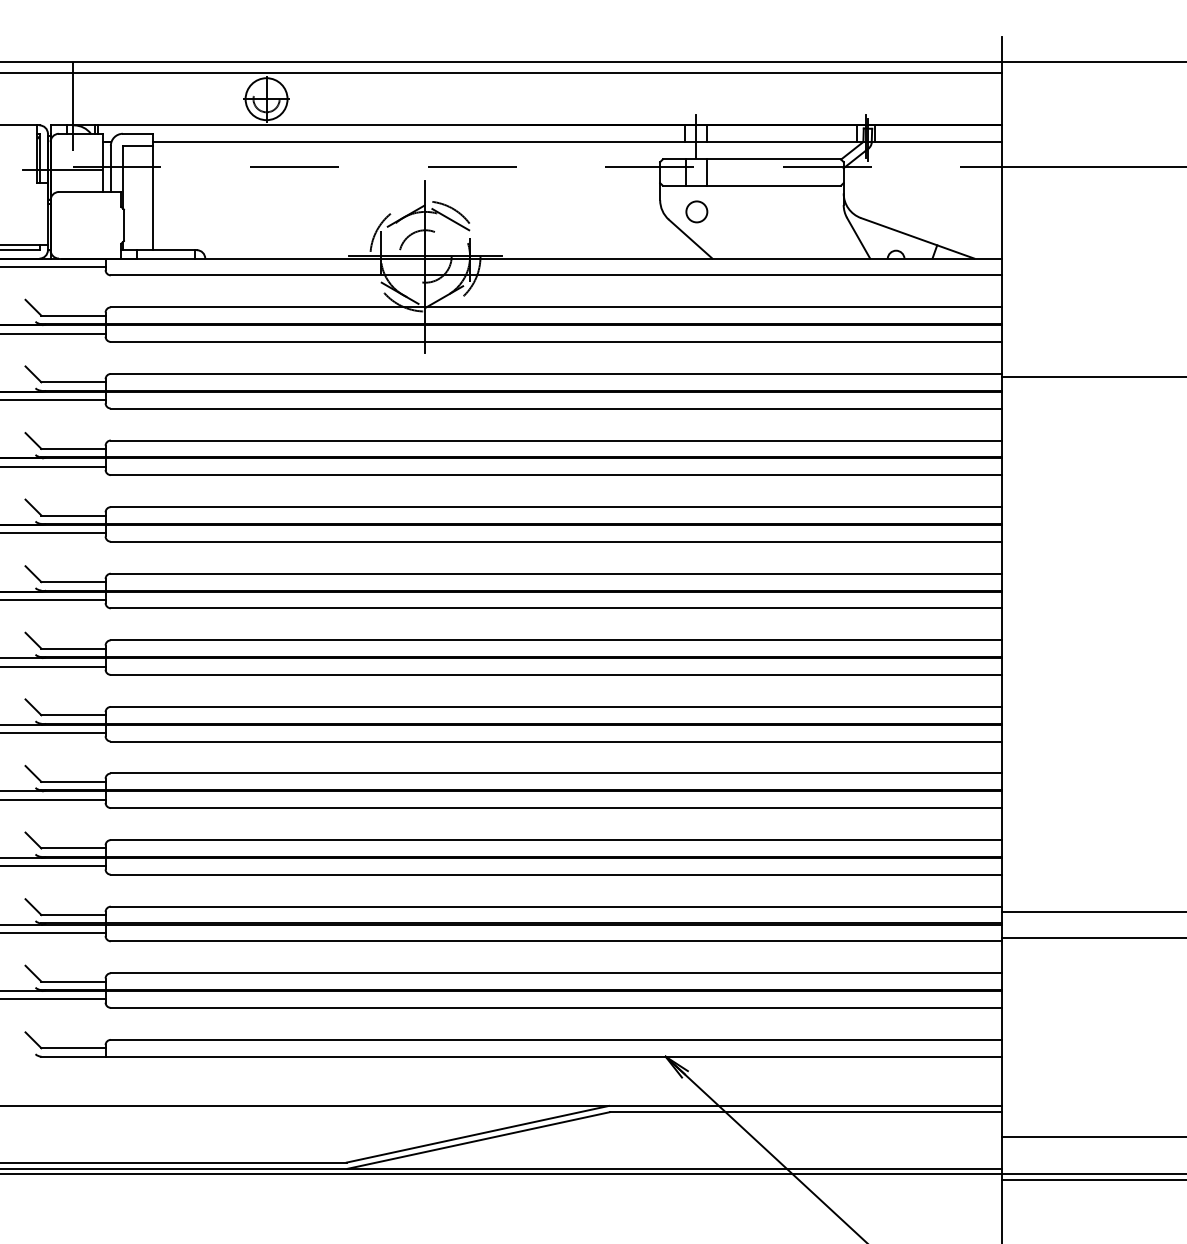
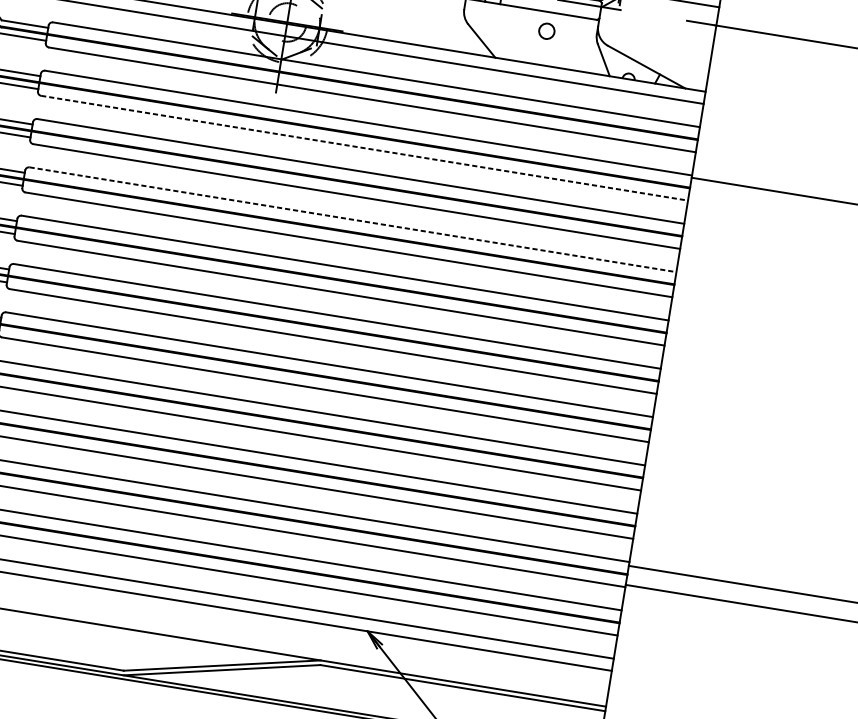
circle: (696, 211) -> (546, 30), moved
line: (556, 408) -> (364, 148), solid -> dashed
line: (556, 507) -> (352, 220), solid -> dashed

